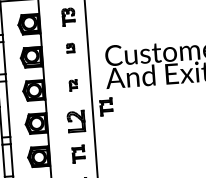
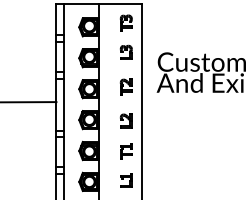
part: (69, 47) -> (125, 51), size x1.67
part: (72, 84) -> (125, 86), size x1.67
part: (106, 107) -> (155, 109), removed
part: (75, 121) -> (125, 120), size x0.71

